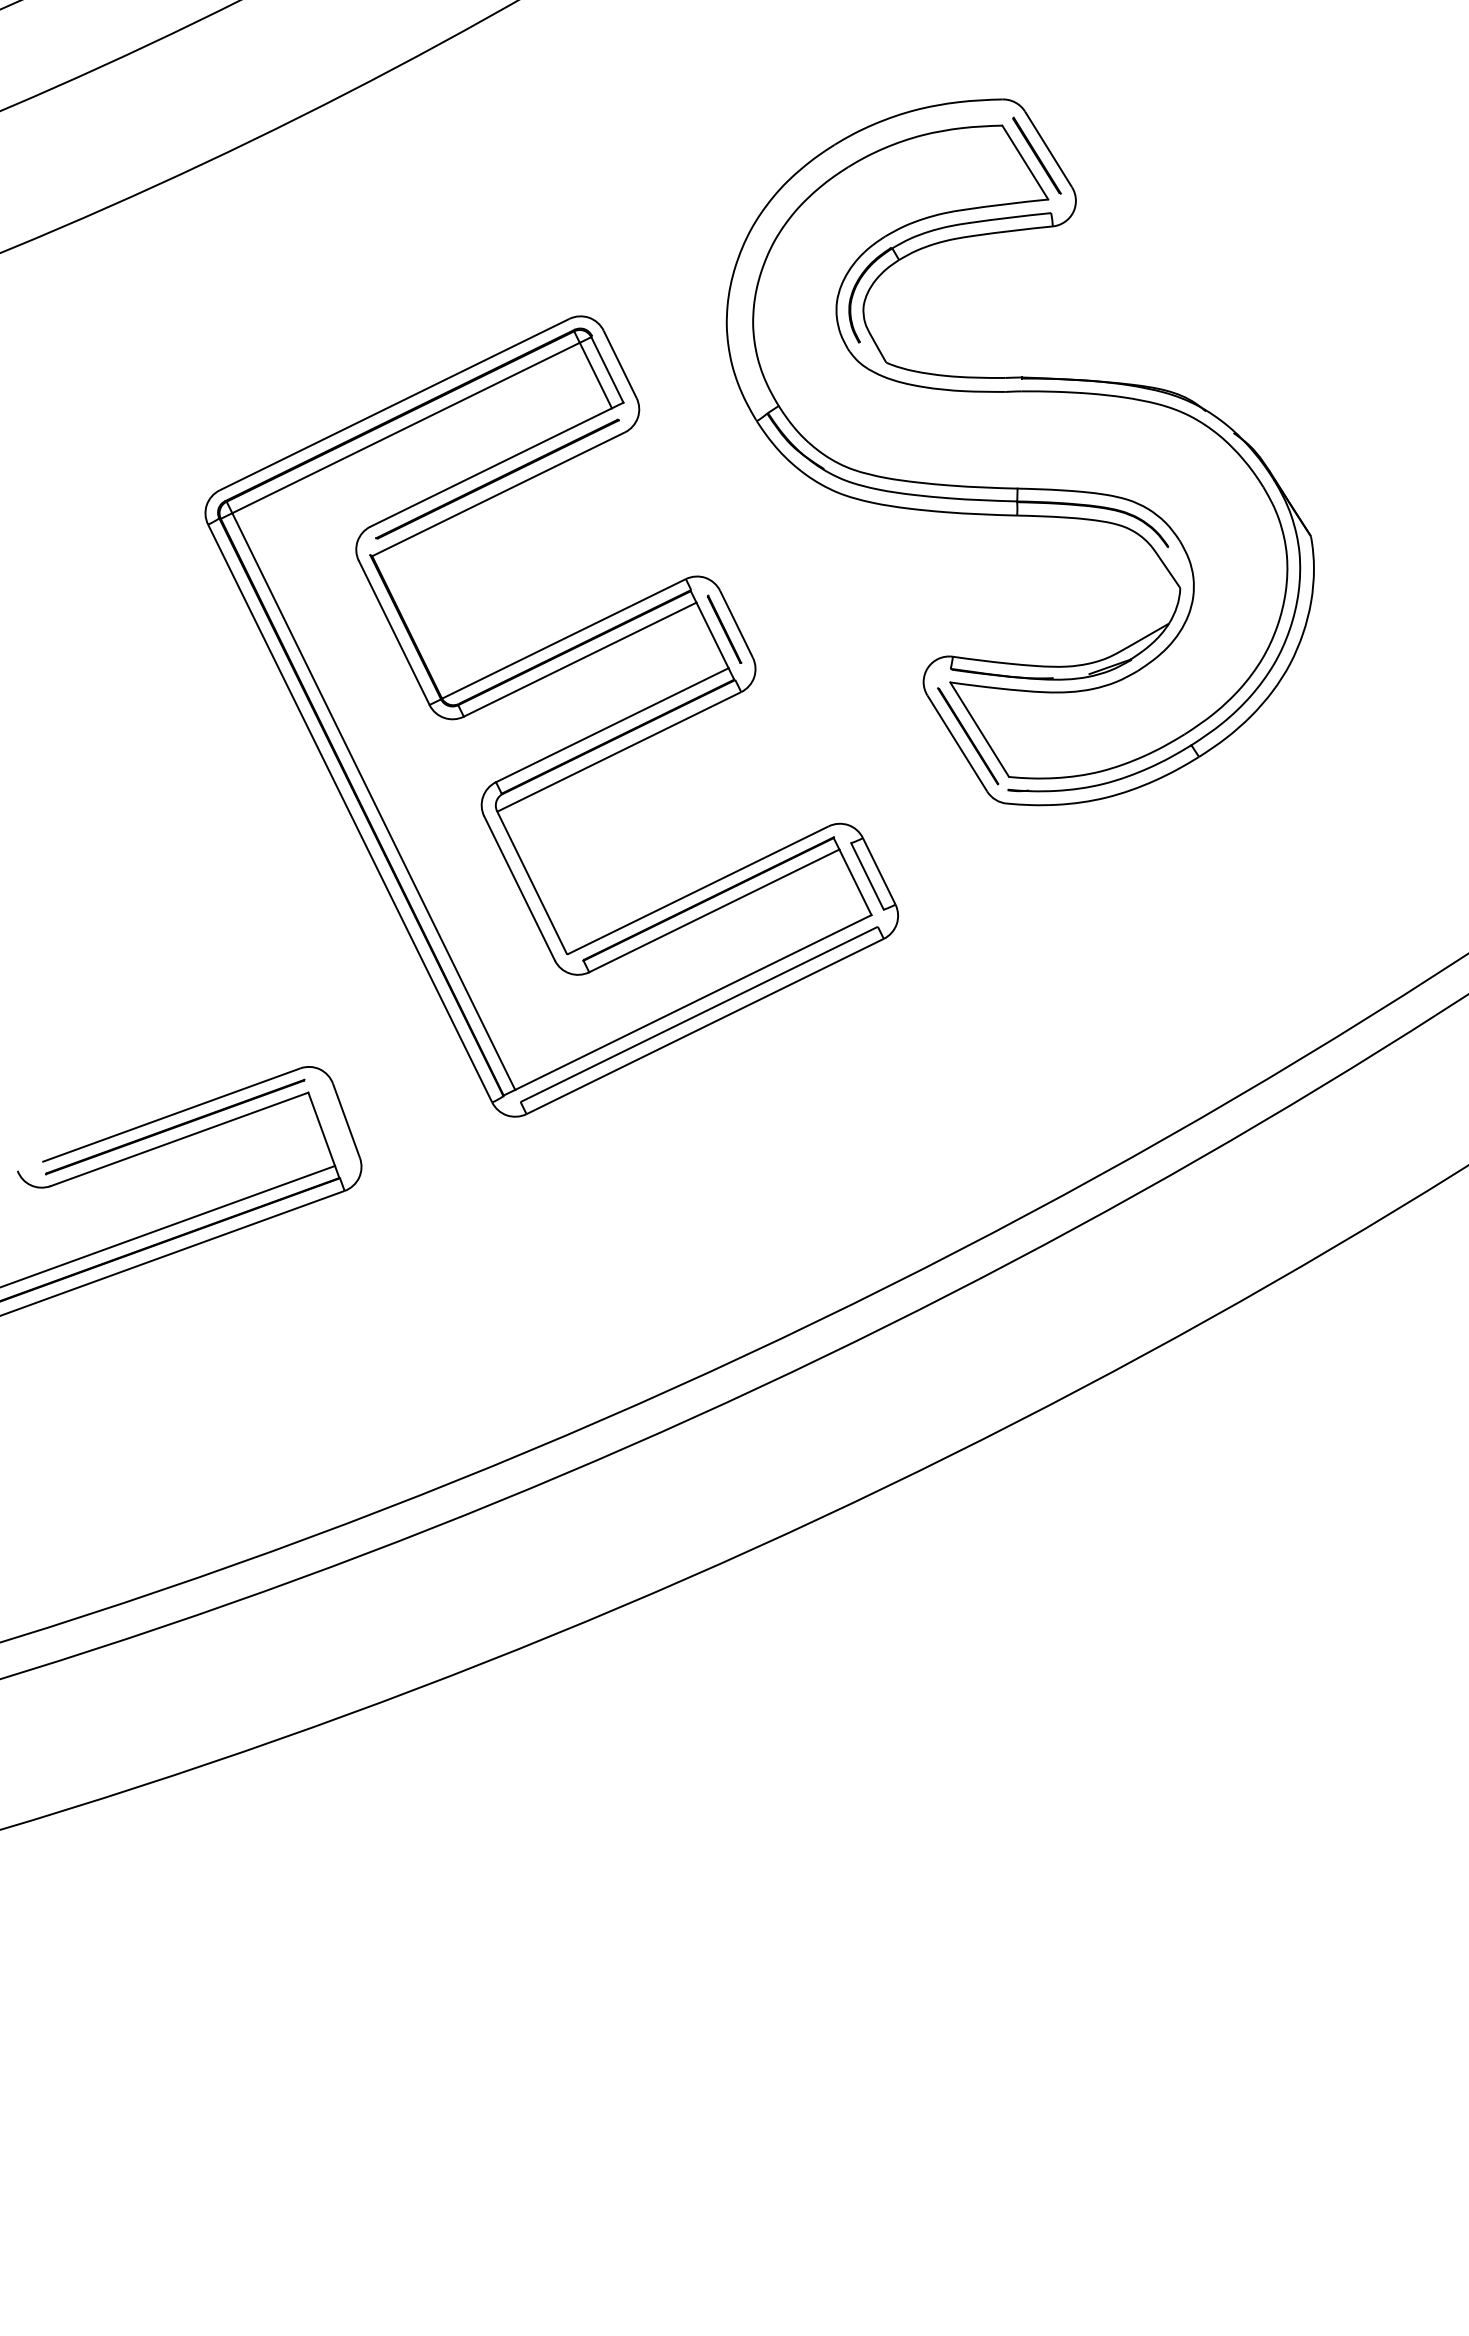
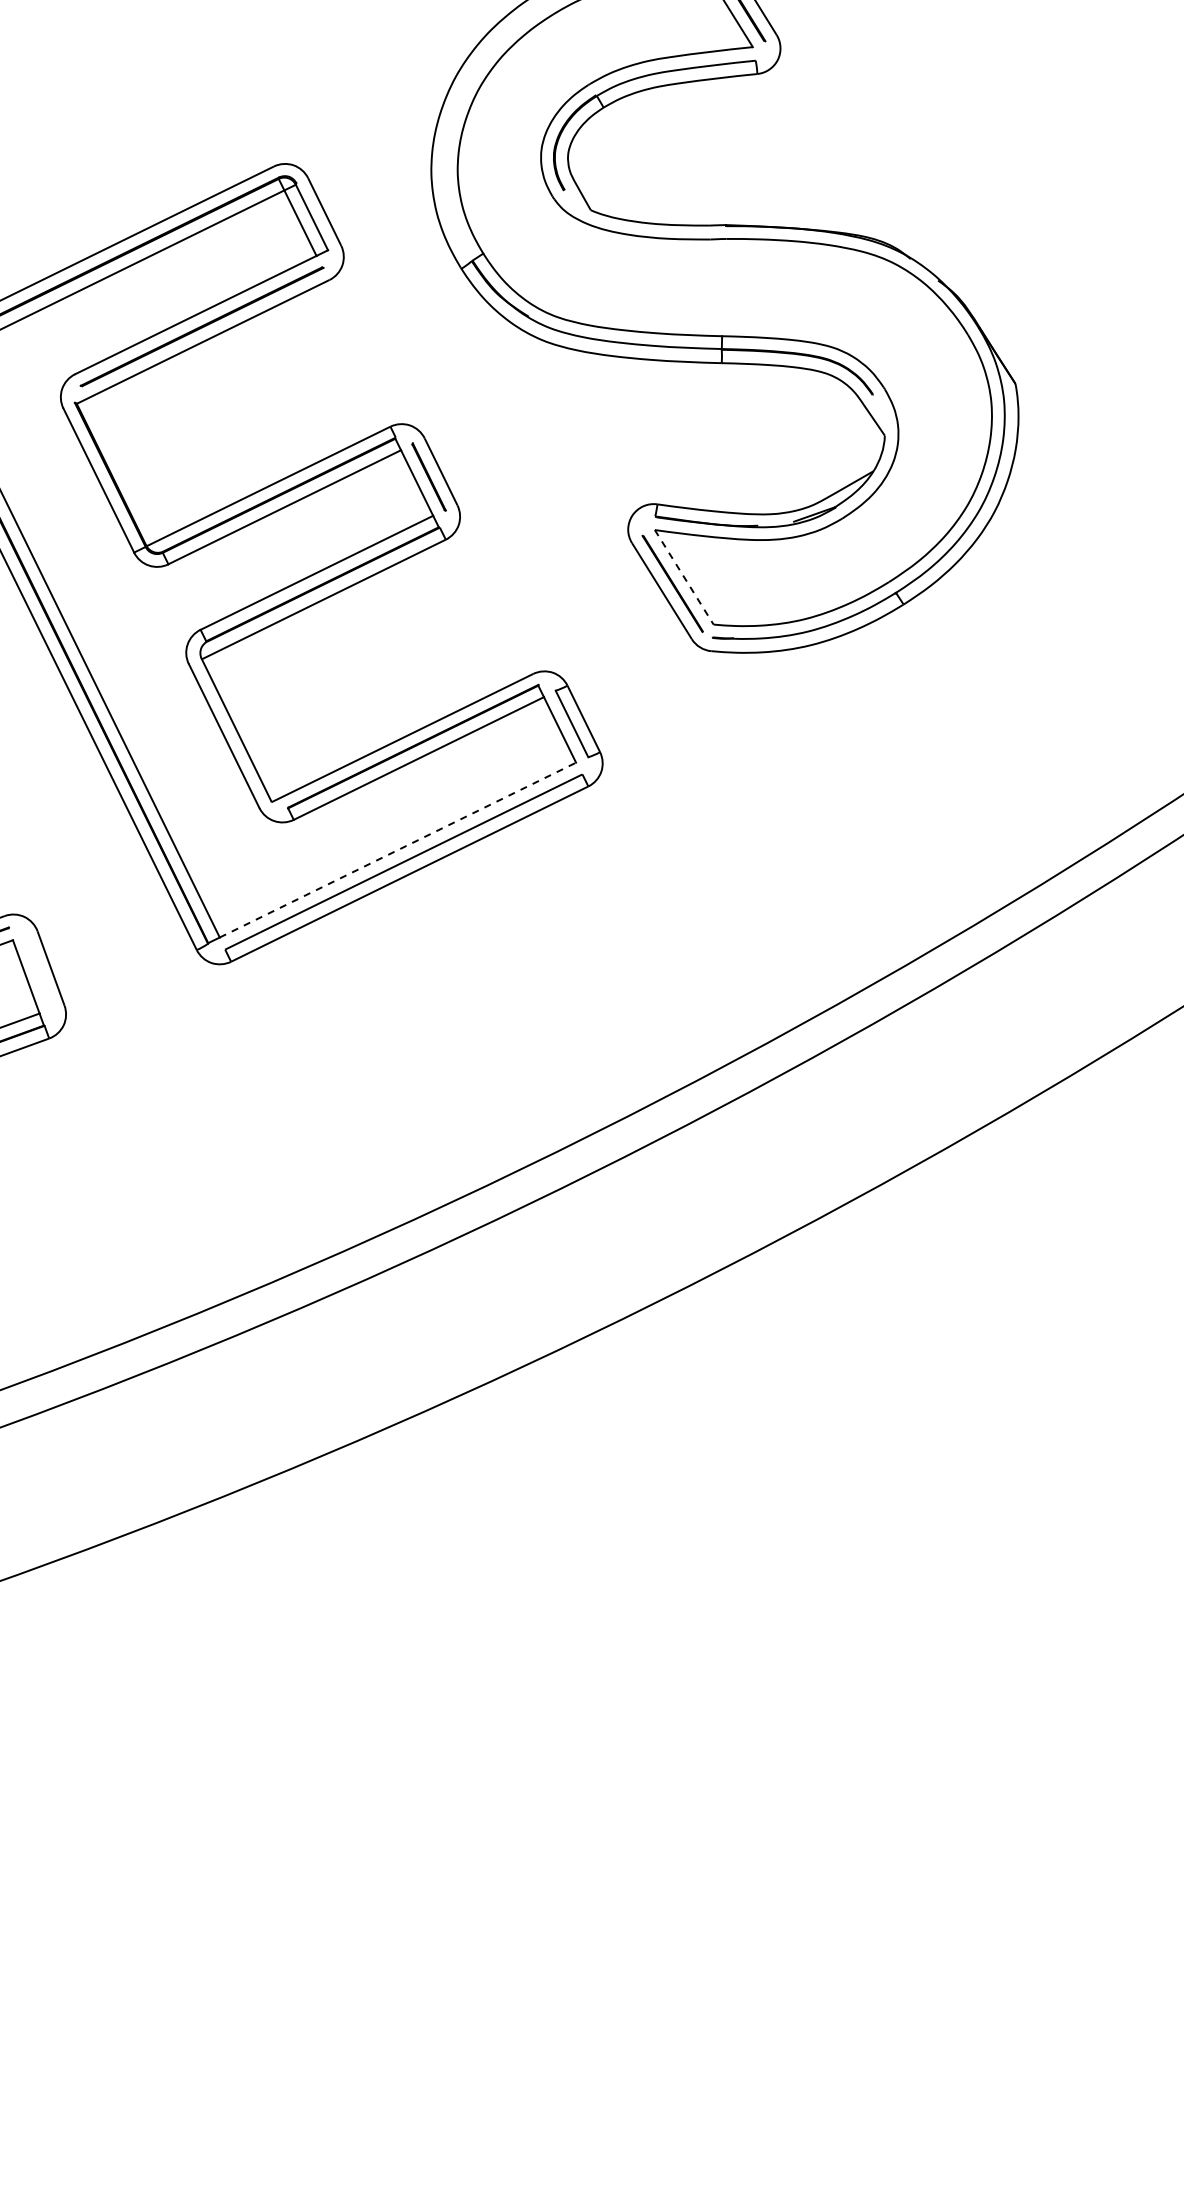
line: (979, 729) -> (684, 577), solid -> dashed
line: (693, 1002) -> (398, 850), solid -> dashed

